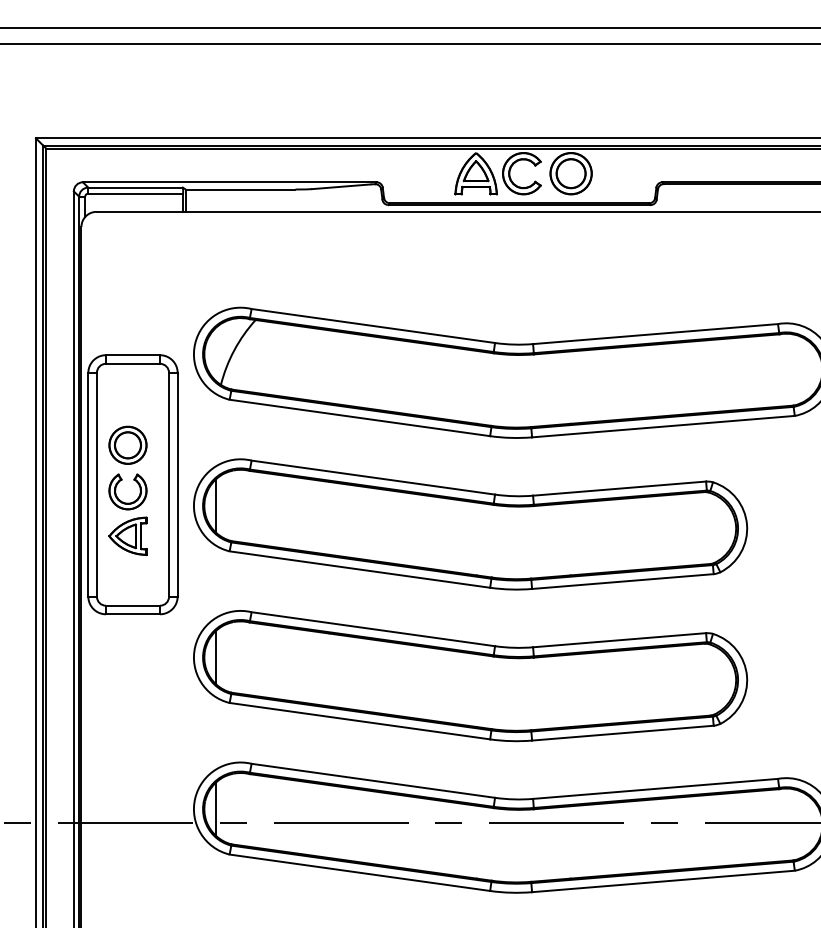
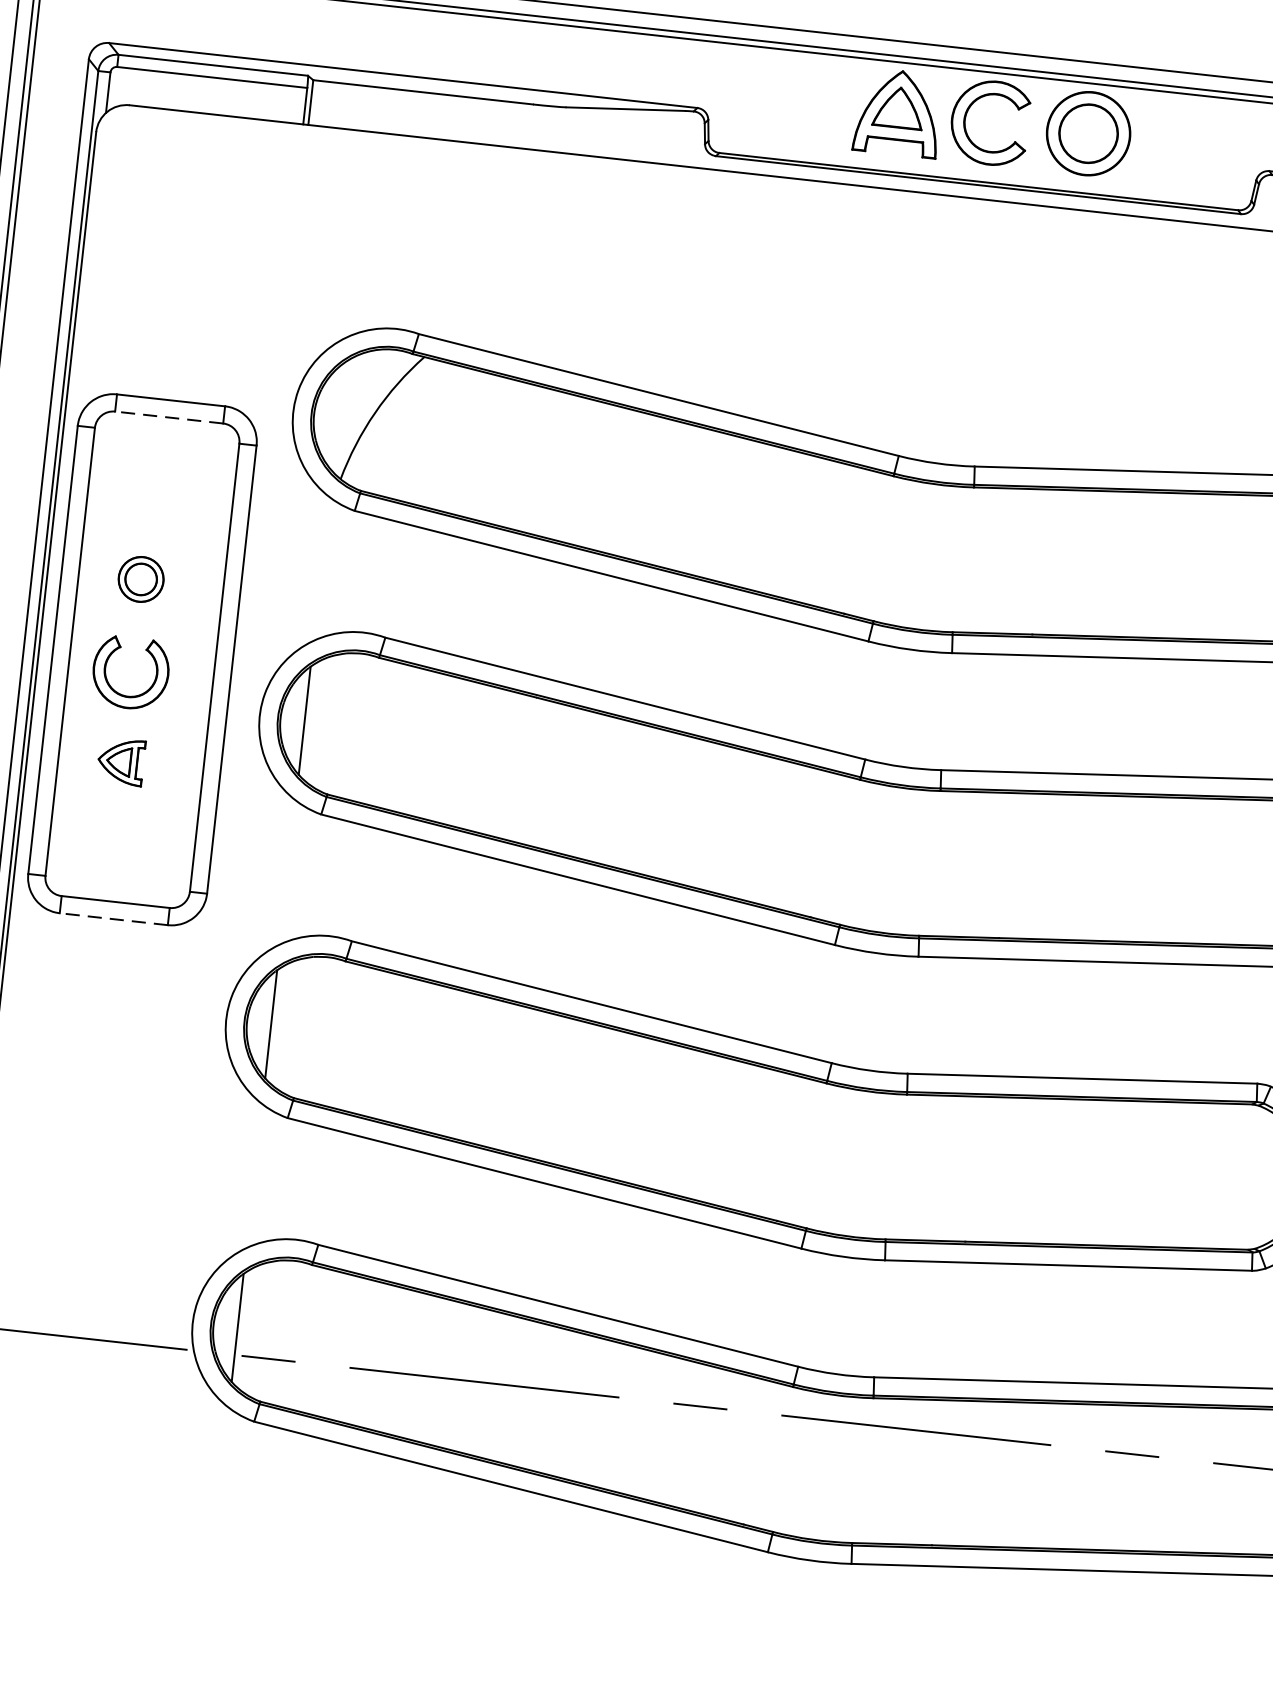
line: (133, 363) -> (170, 417), solid -> dashed
part: (127, 444) -> (140, 577), size x0.6
part: (127, 535) -> (120, 760), size x0.6
line: (133, 614) -> (114, 919), solid -> dashed

